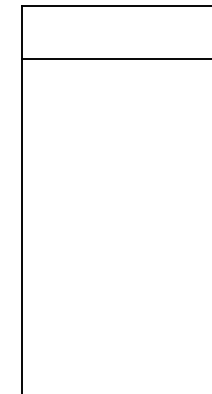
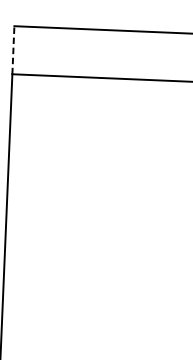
line: (21, 32) -> (12, 50), solid -> dashed

